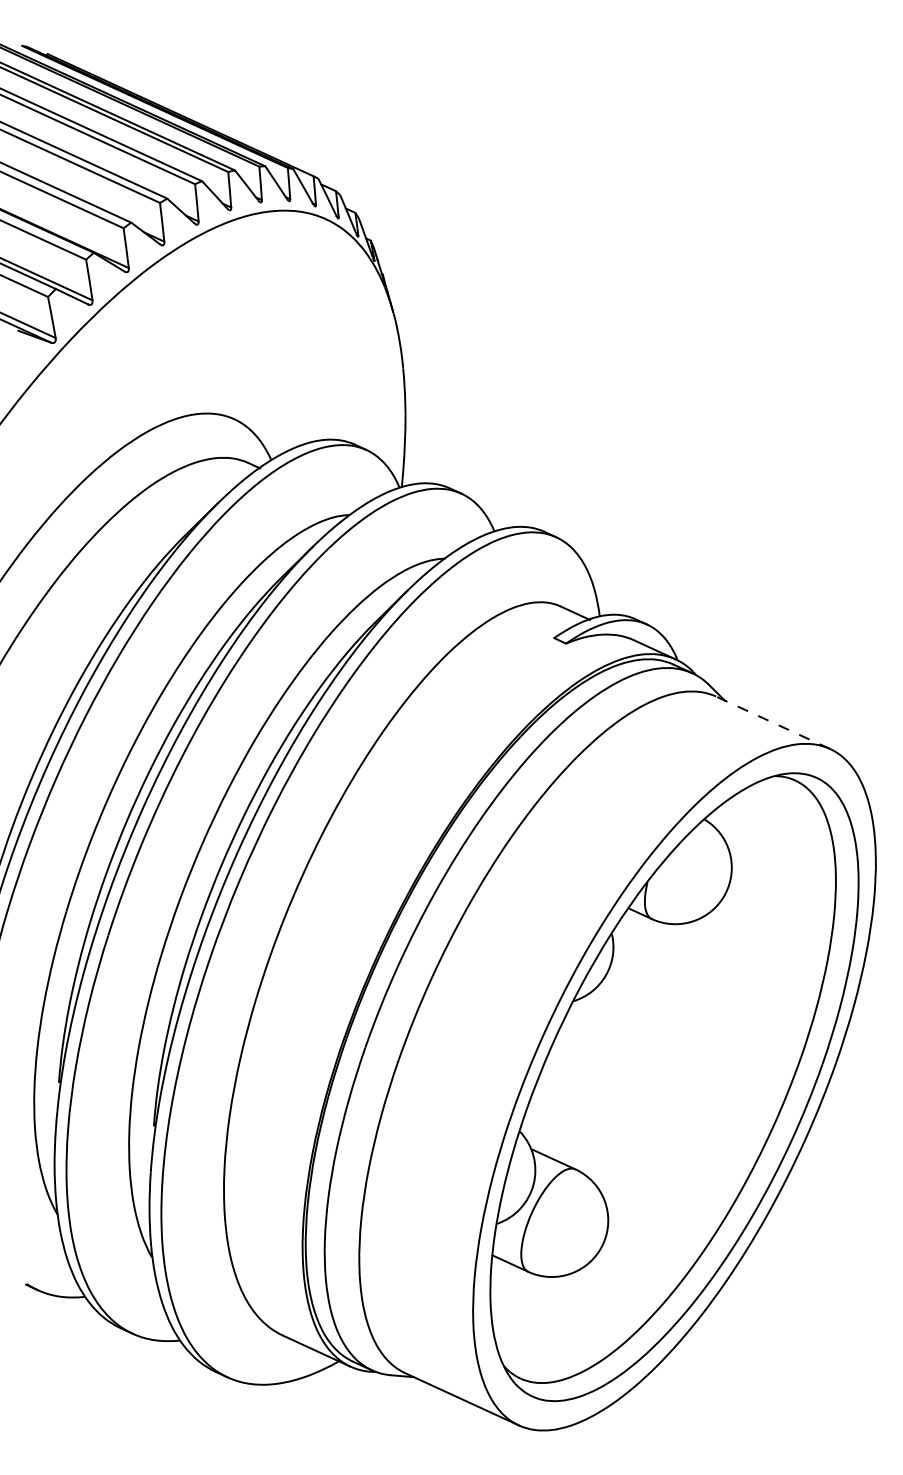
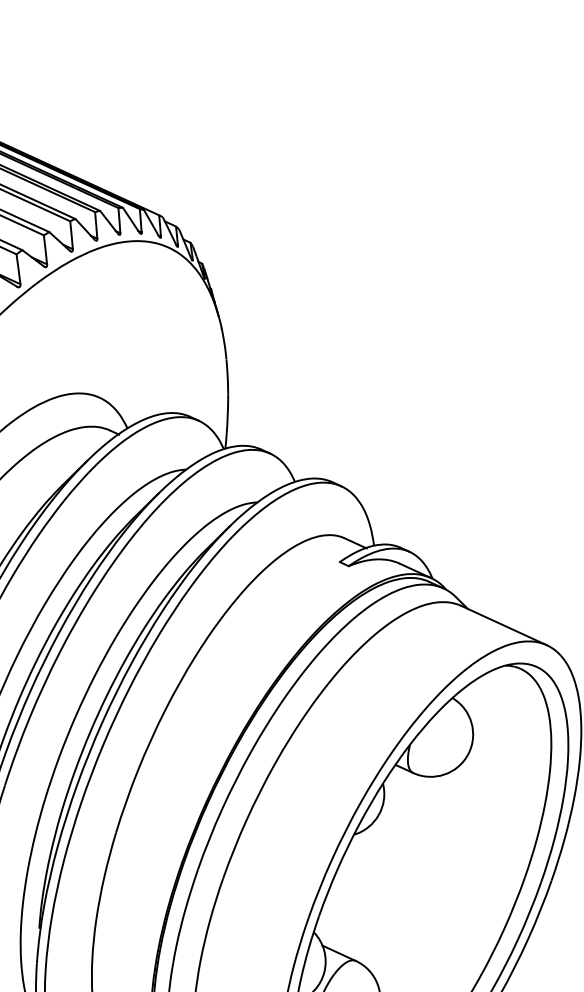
line: (773, 722) -> (504, 625), dashed -> solid

